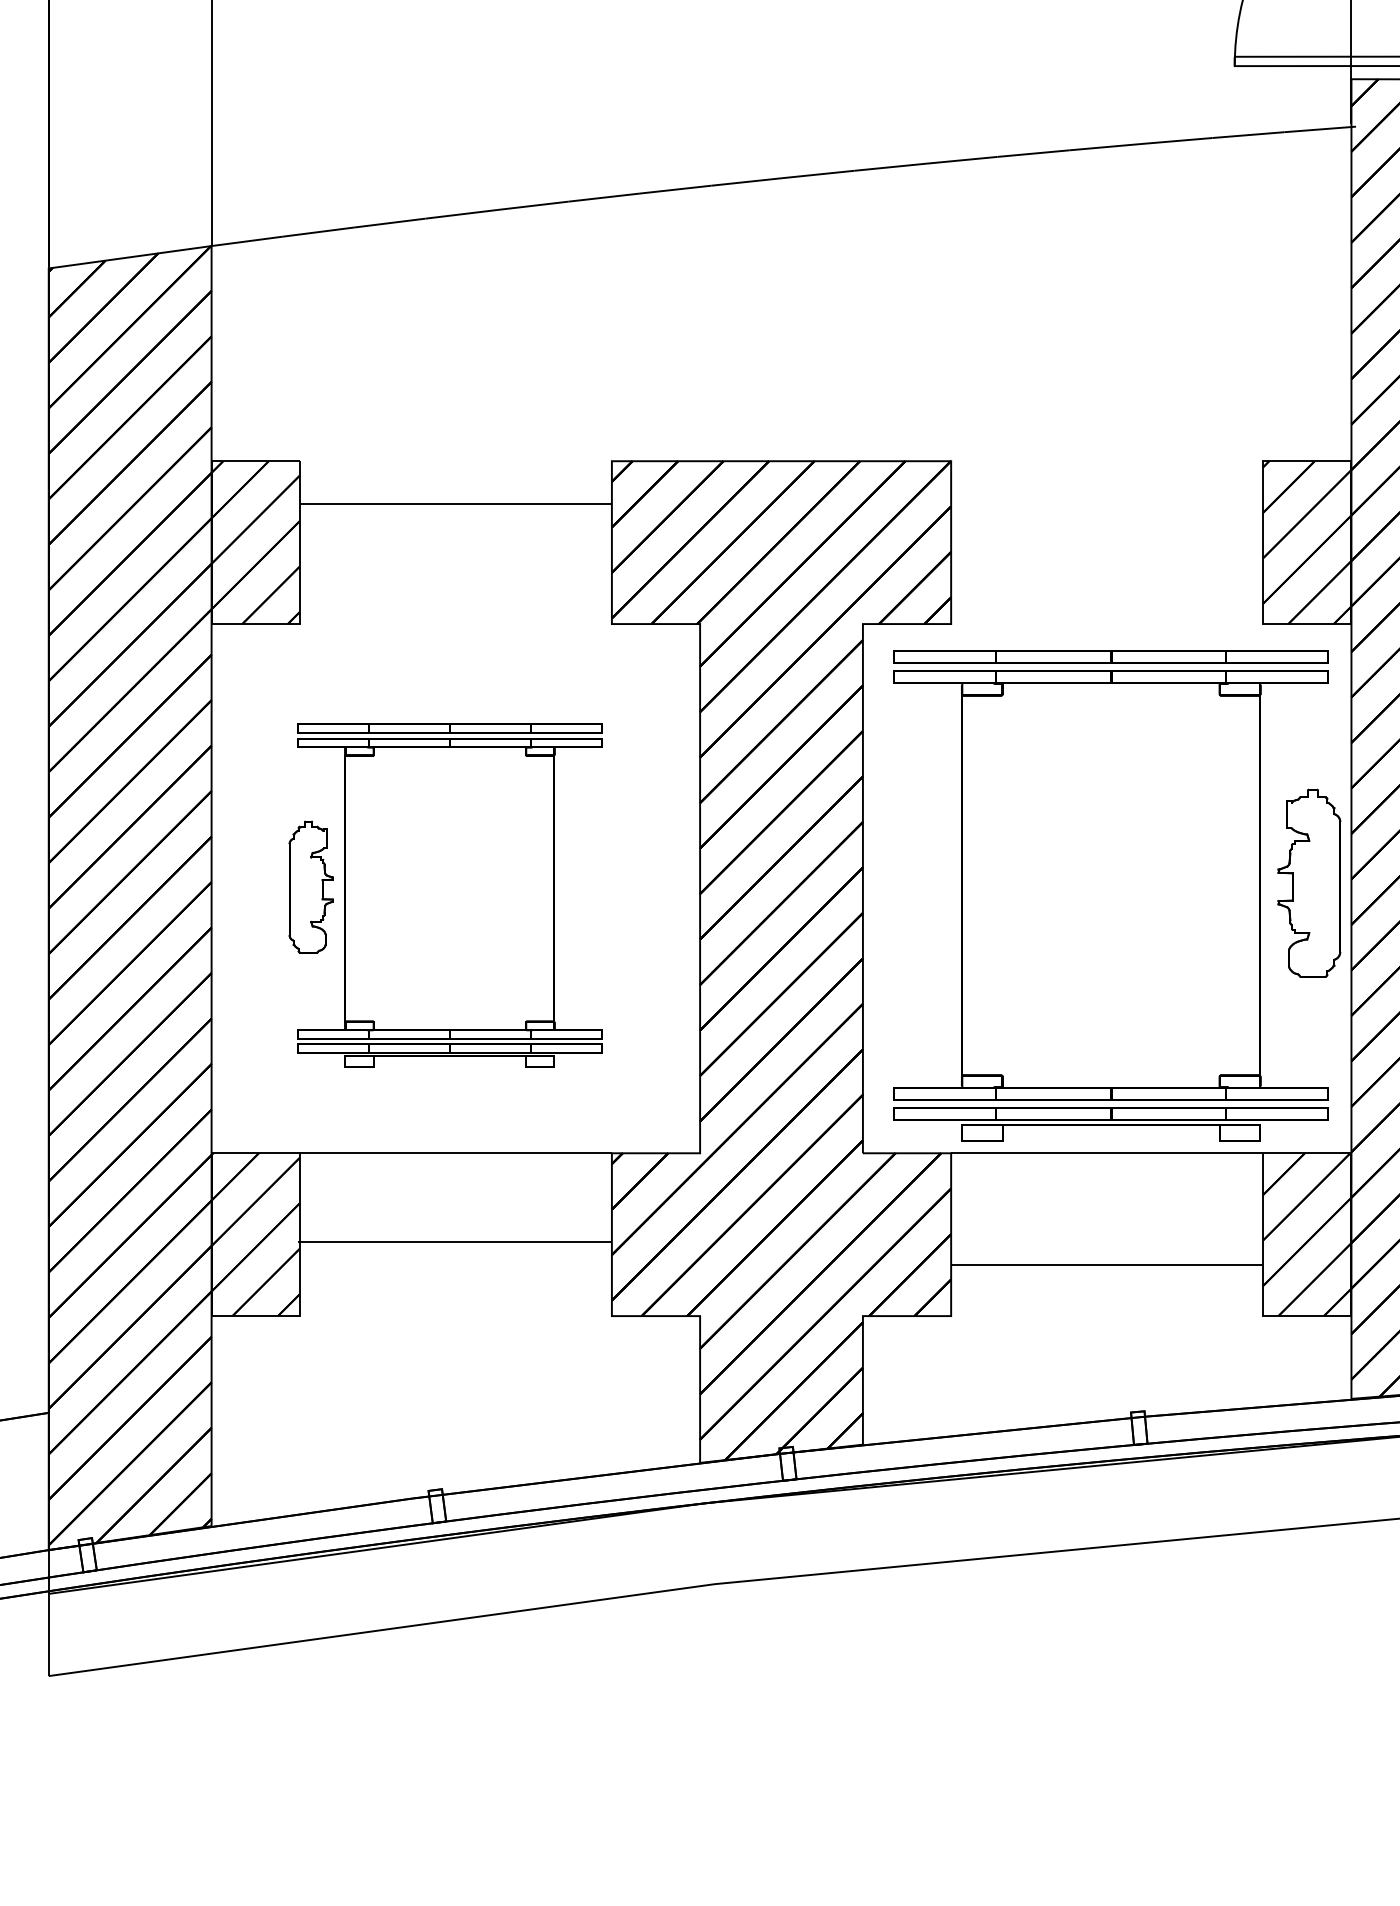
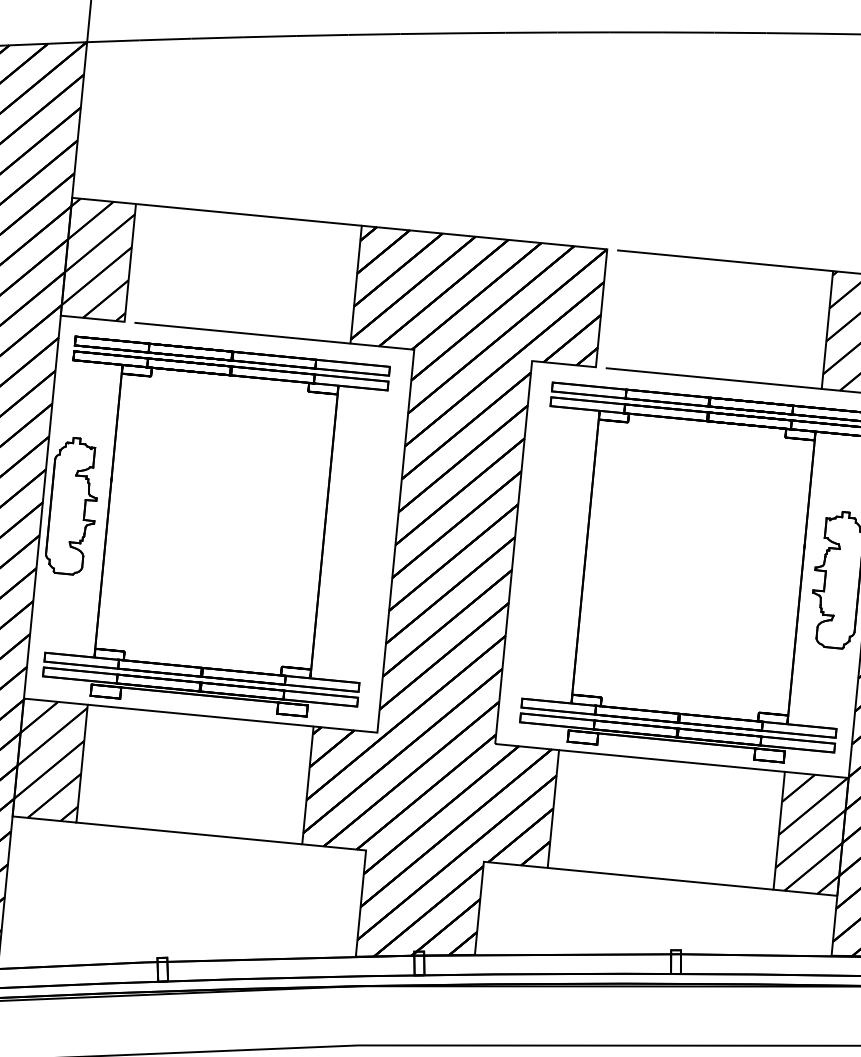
line: (1113, 461) -> (724, 260), added
line: (455, 504) -> (248, 215), moved
line: (462, 624) -> (242, 333), added
line: (1113, 624) -> (713, 378), added
part: (445, 895) -> (211, 528), size x1.43
line: (454, 1242) -> (188, 833), moved
line: (1107, 1265) -> (660, 879), moved

